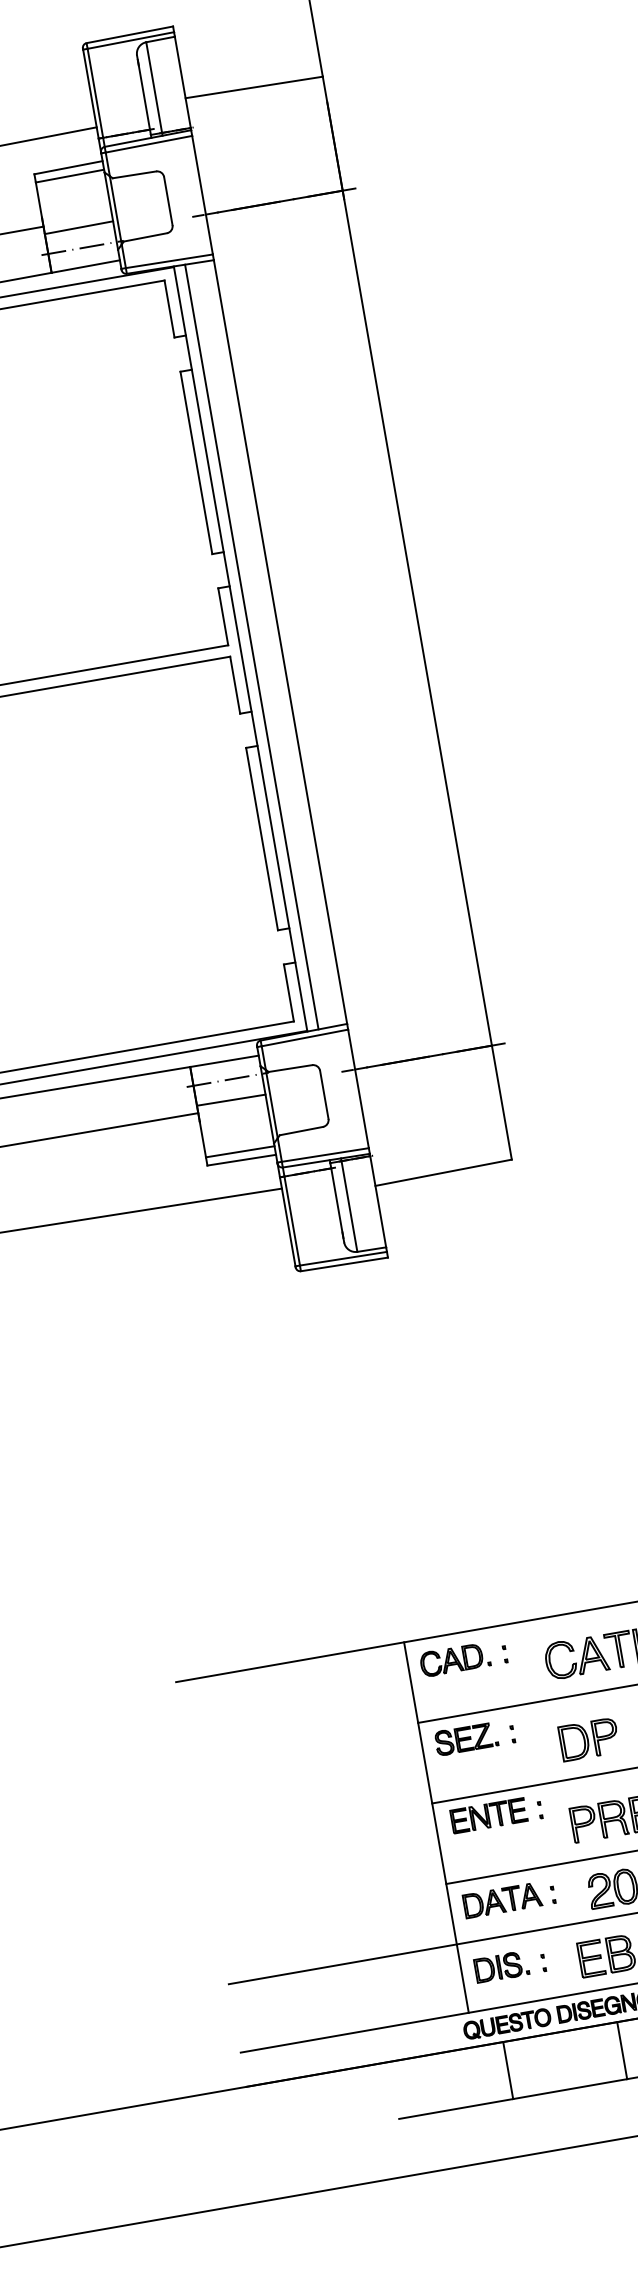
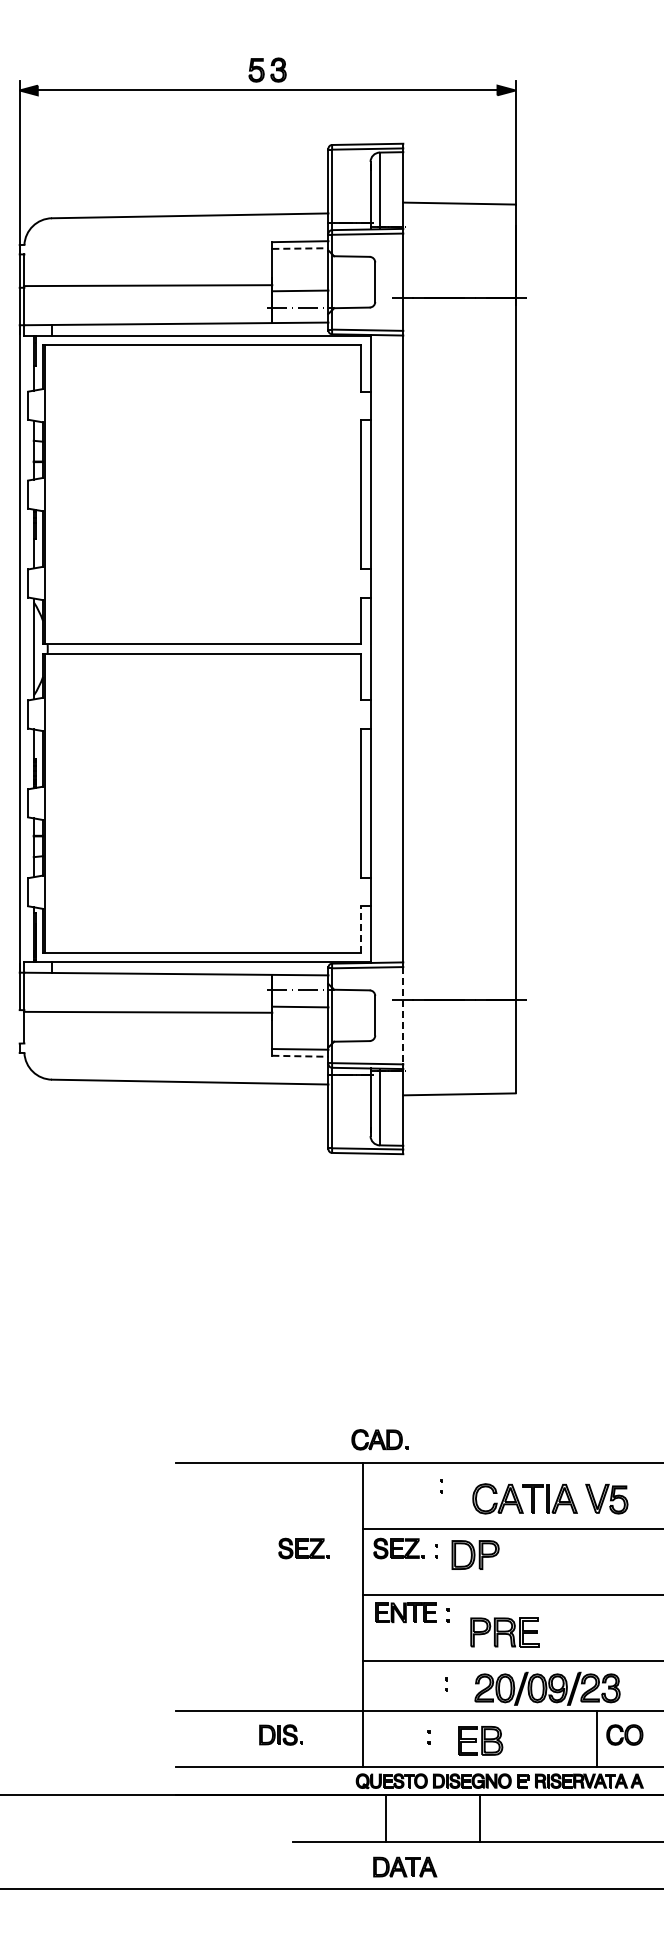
line: (70, 175) -> (300, 248), solid -> dashed
line: (251, 646) -> (379, 648), removed
line: (289, 992) -> (361, 929), solid -> dashed
line: (358, 1088) -> (403, 1015), solid -> dashed
line: (241, 1160) -> (300, 1056), solid -> dashed
part: (454, 1659) -> (379, 1439), moved
part: (588, 1738) -> (475, 1554), moved
part: (350, 1759) -> (303, 1548), added
part: (502, 1899) -> (405, 1866), moved
part: (500, 1966) -> (280, 1734), moved

